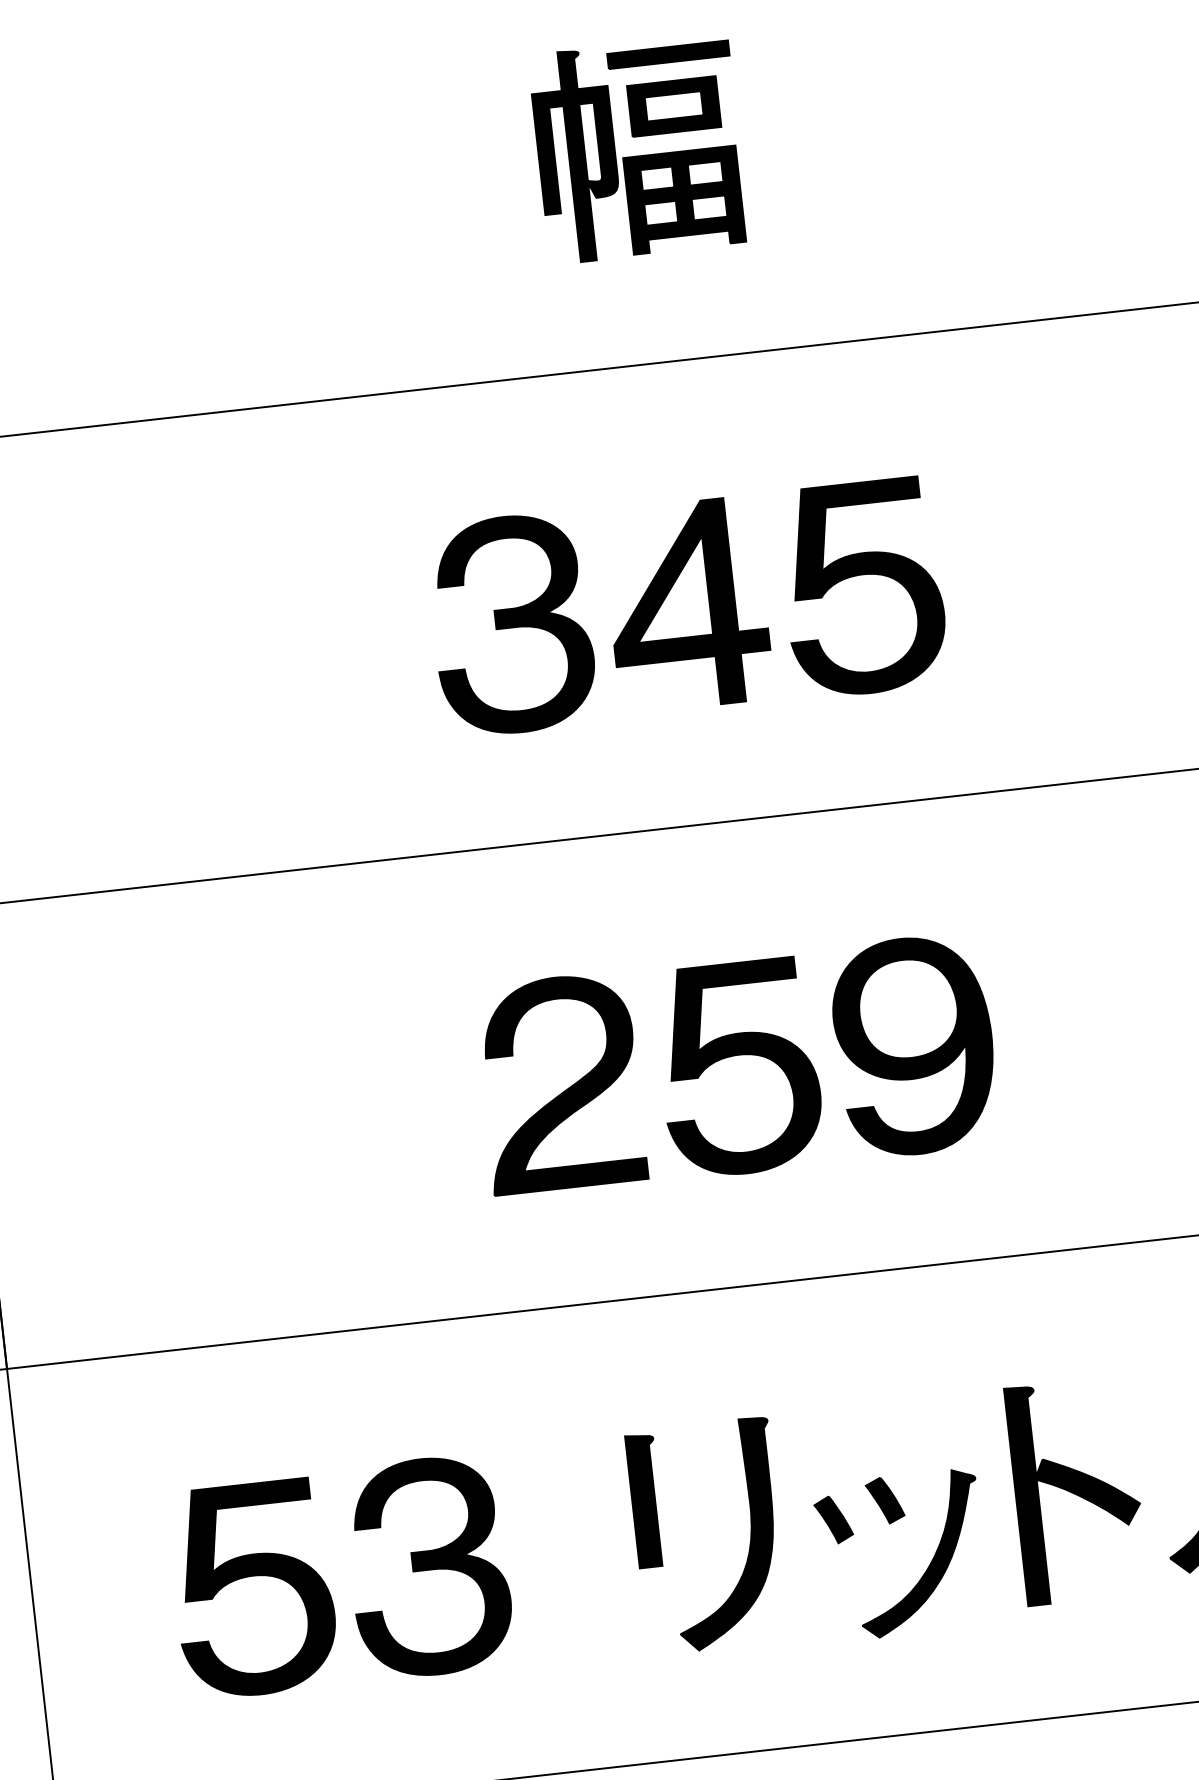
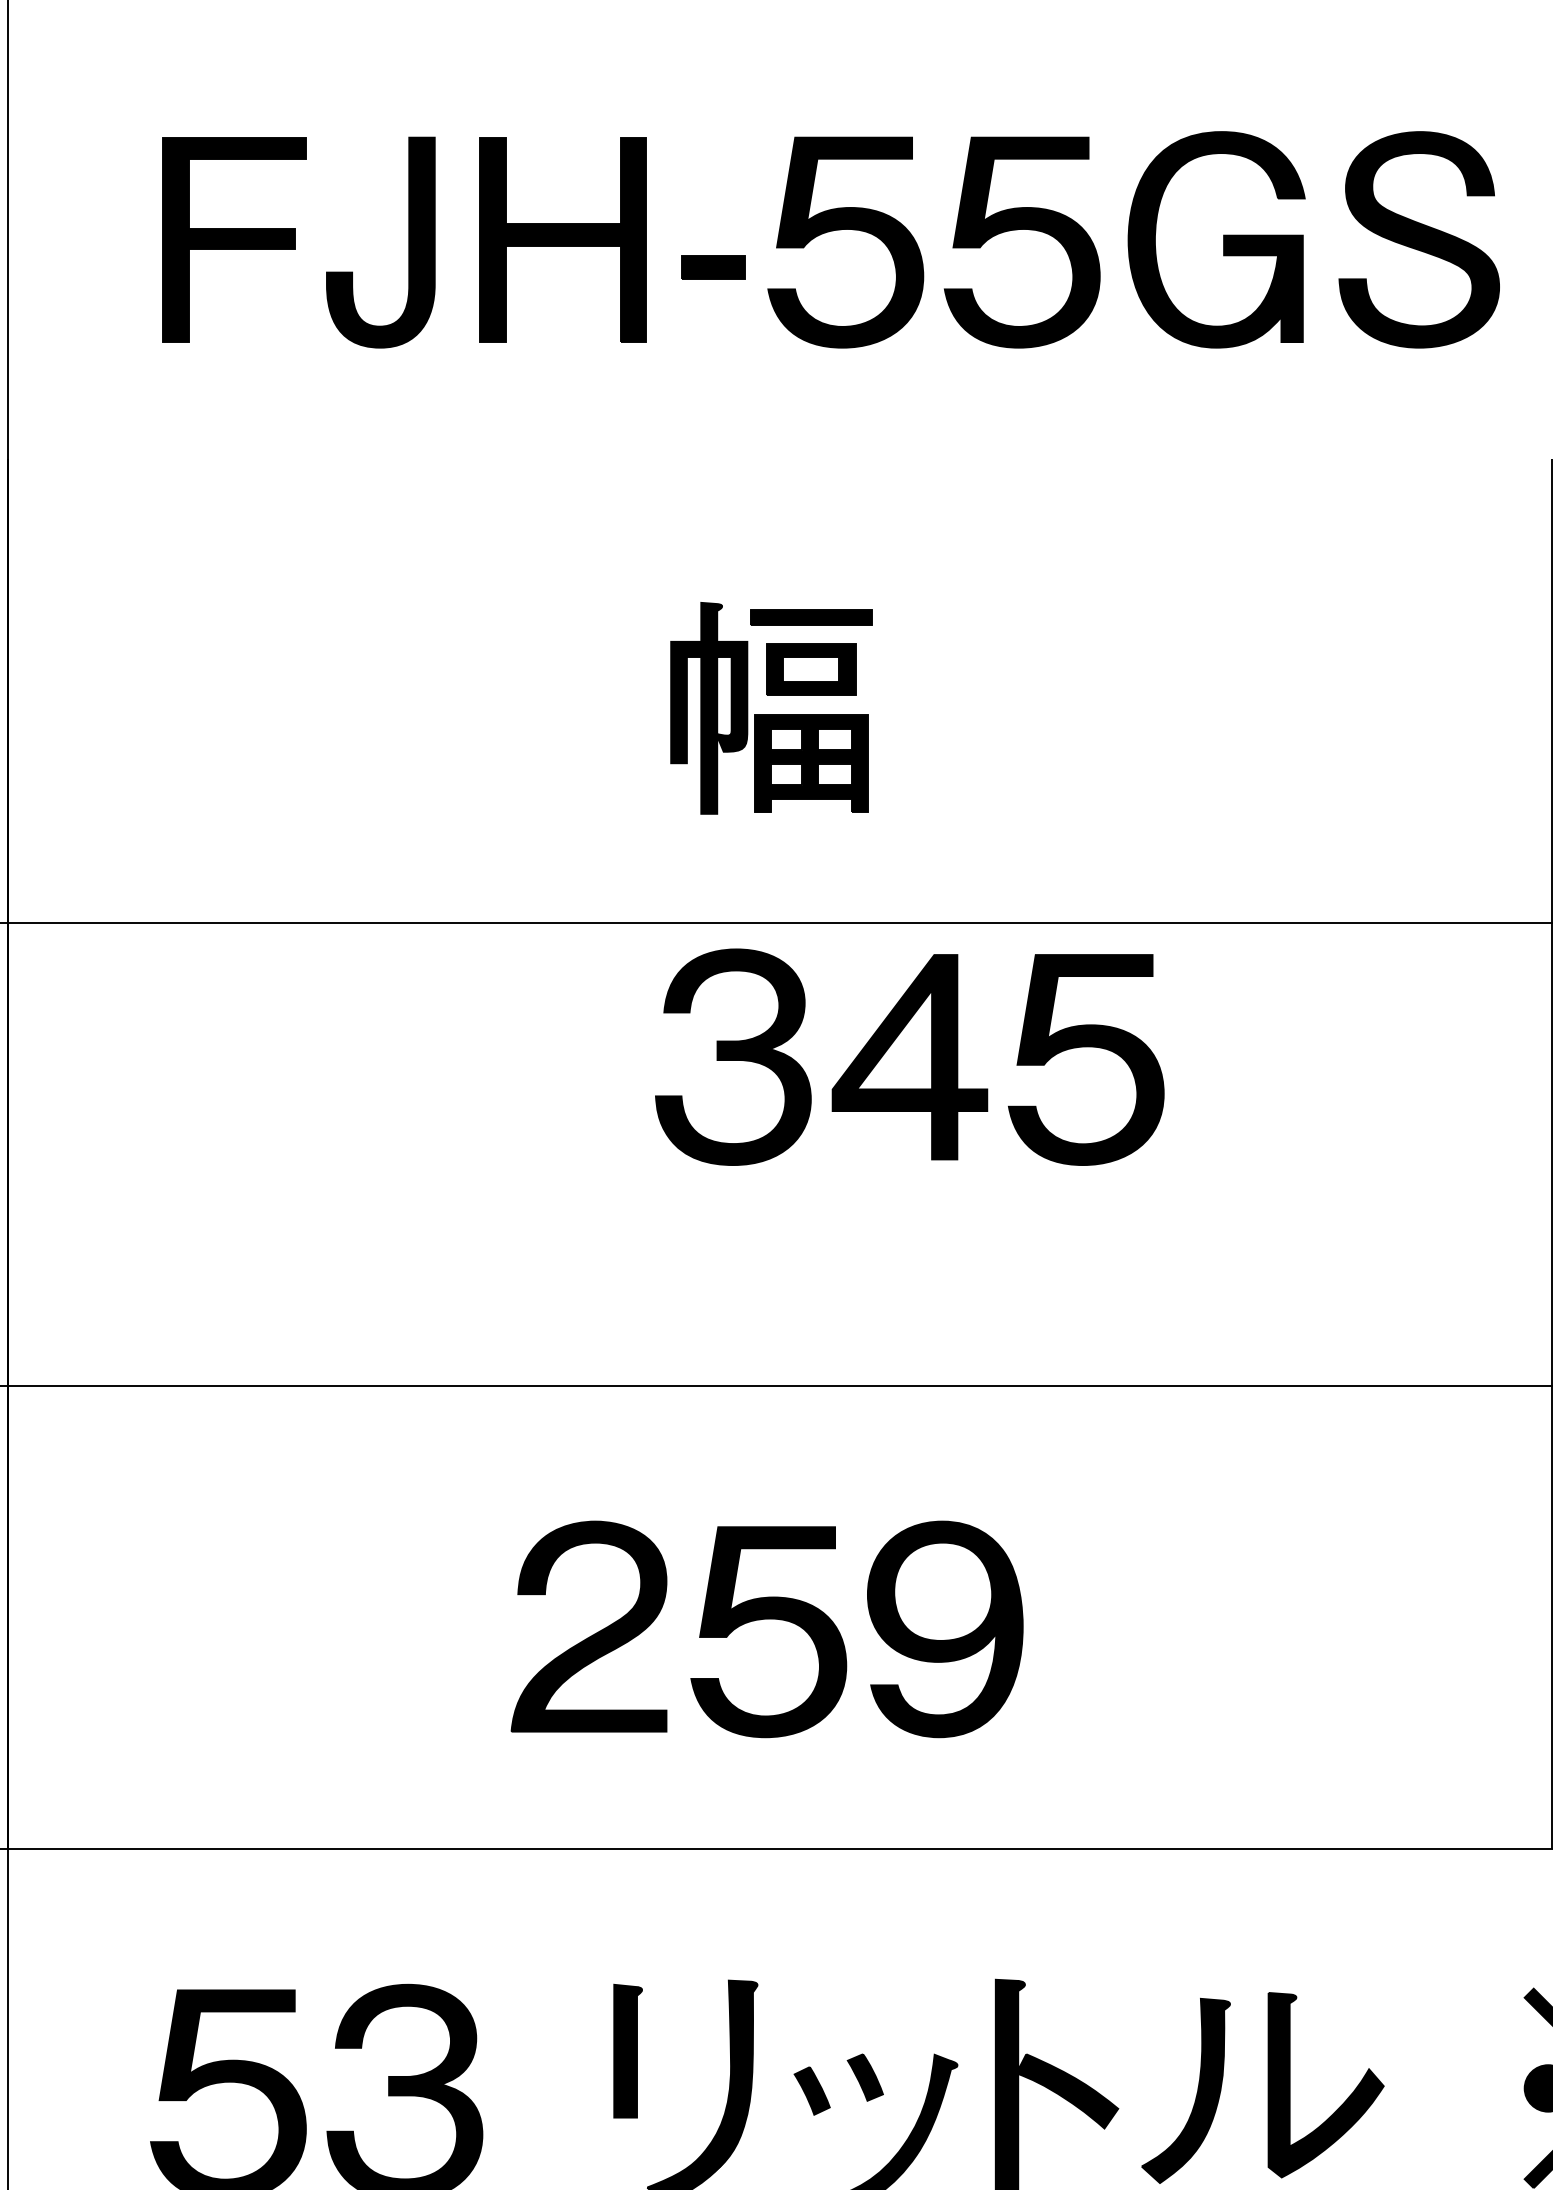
part: (687, 604) -> (909, 1056), moved

